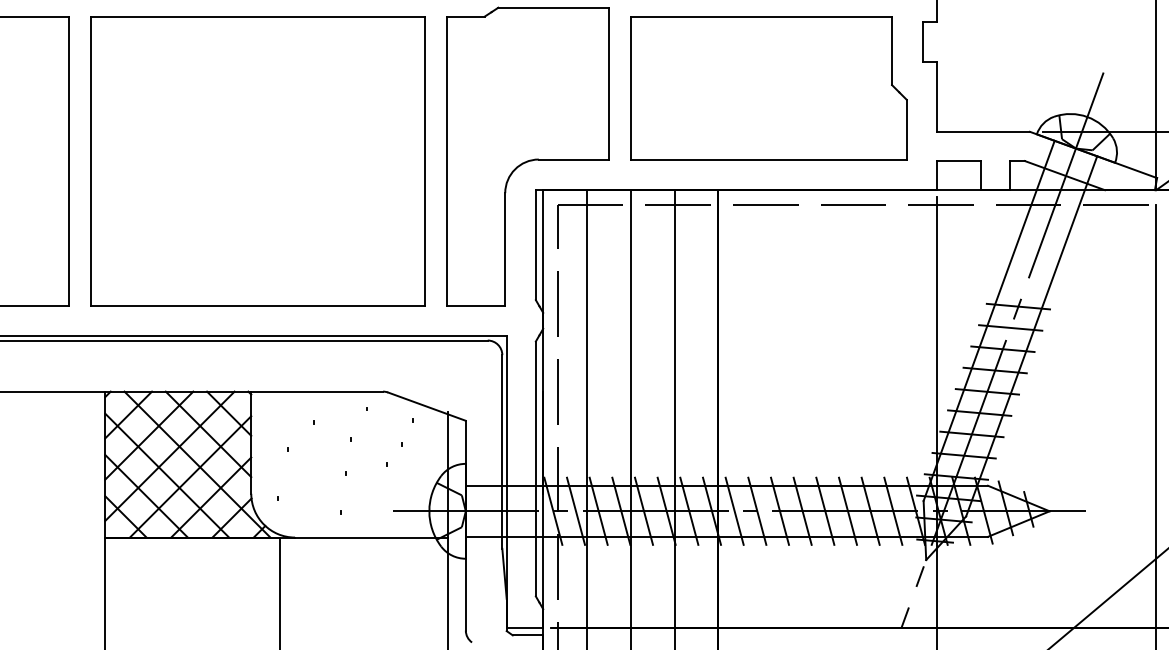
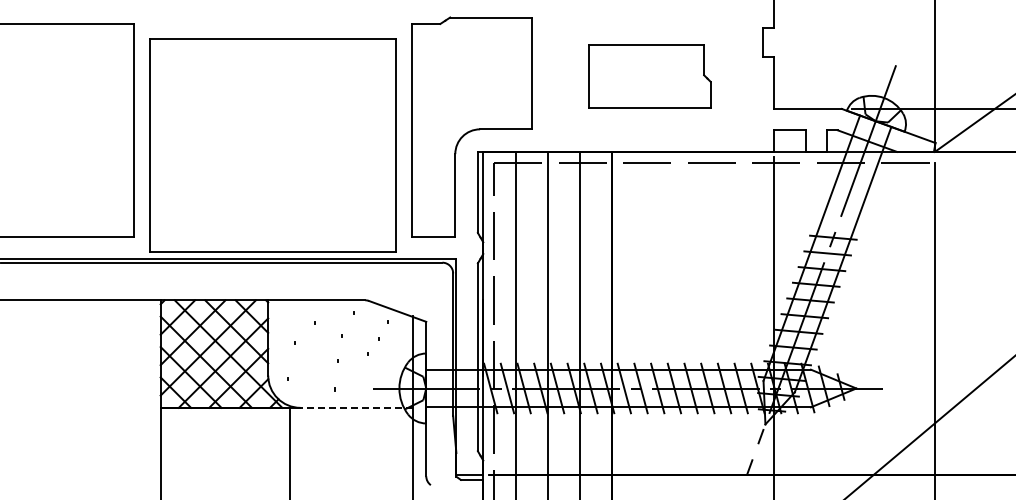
part: (768, 87) -> (649, 76), size x0.6
part: (257, 161) -> (272, 145), moved
line: (371, 537) -> (356, 407), solid -> dashed

